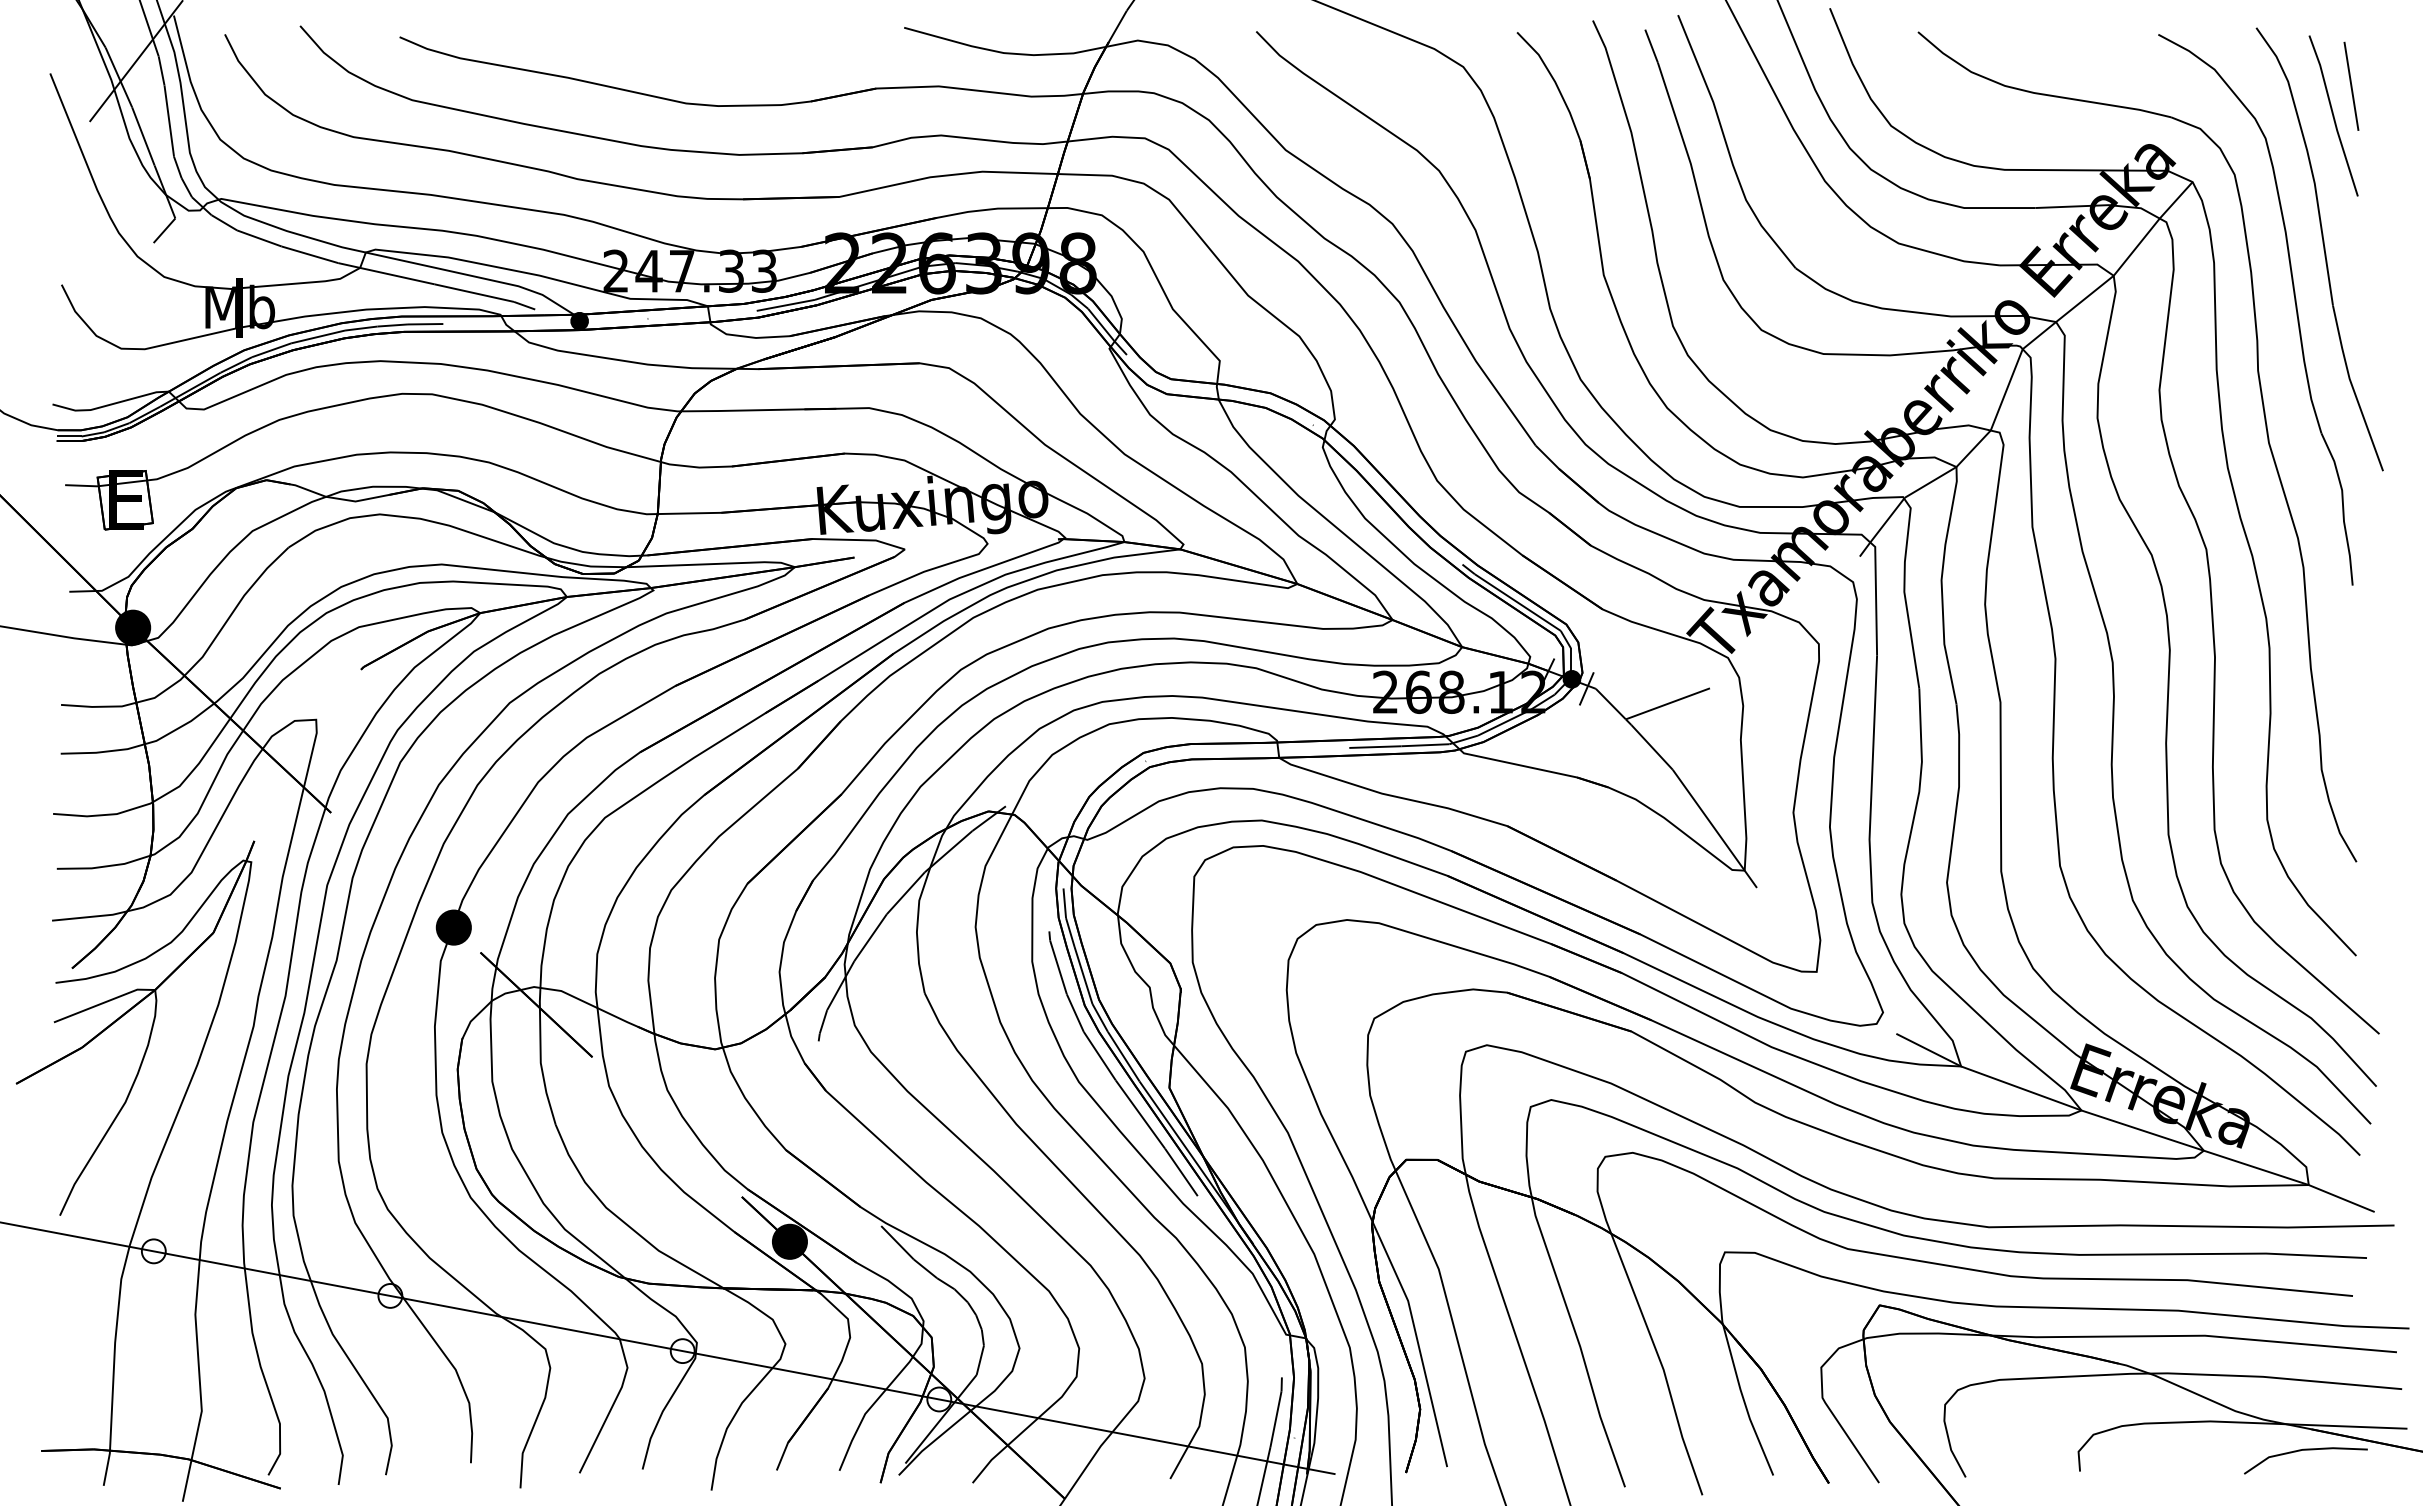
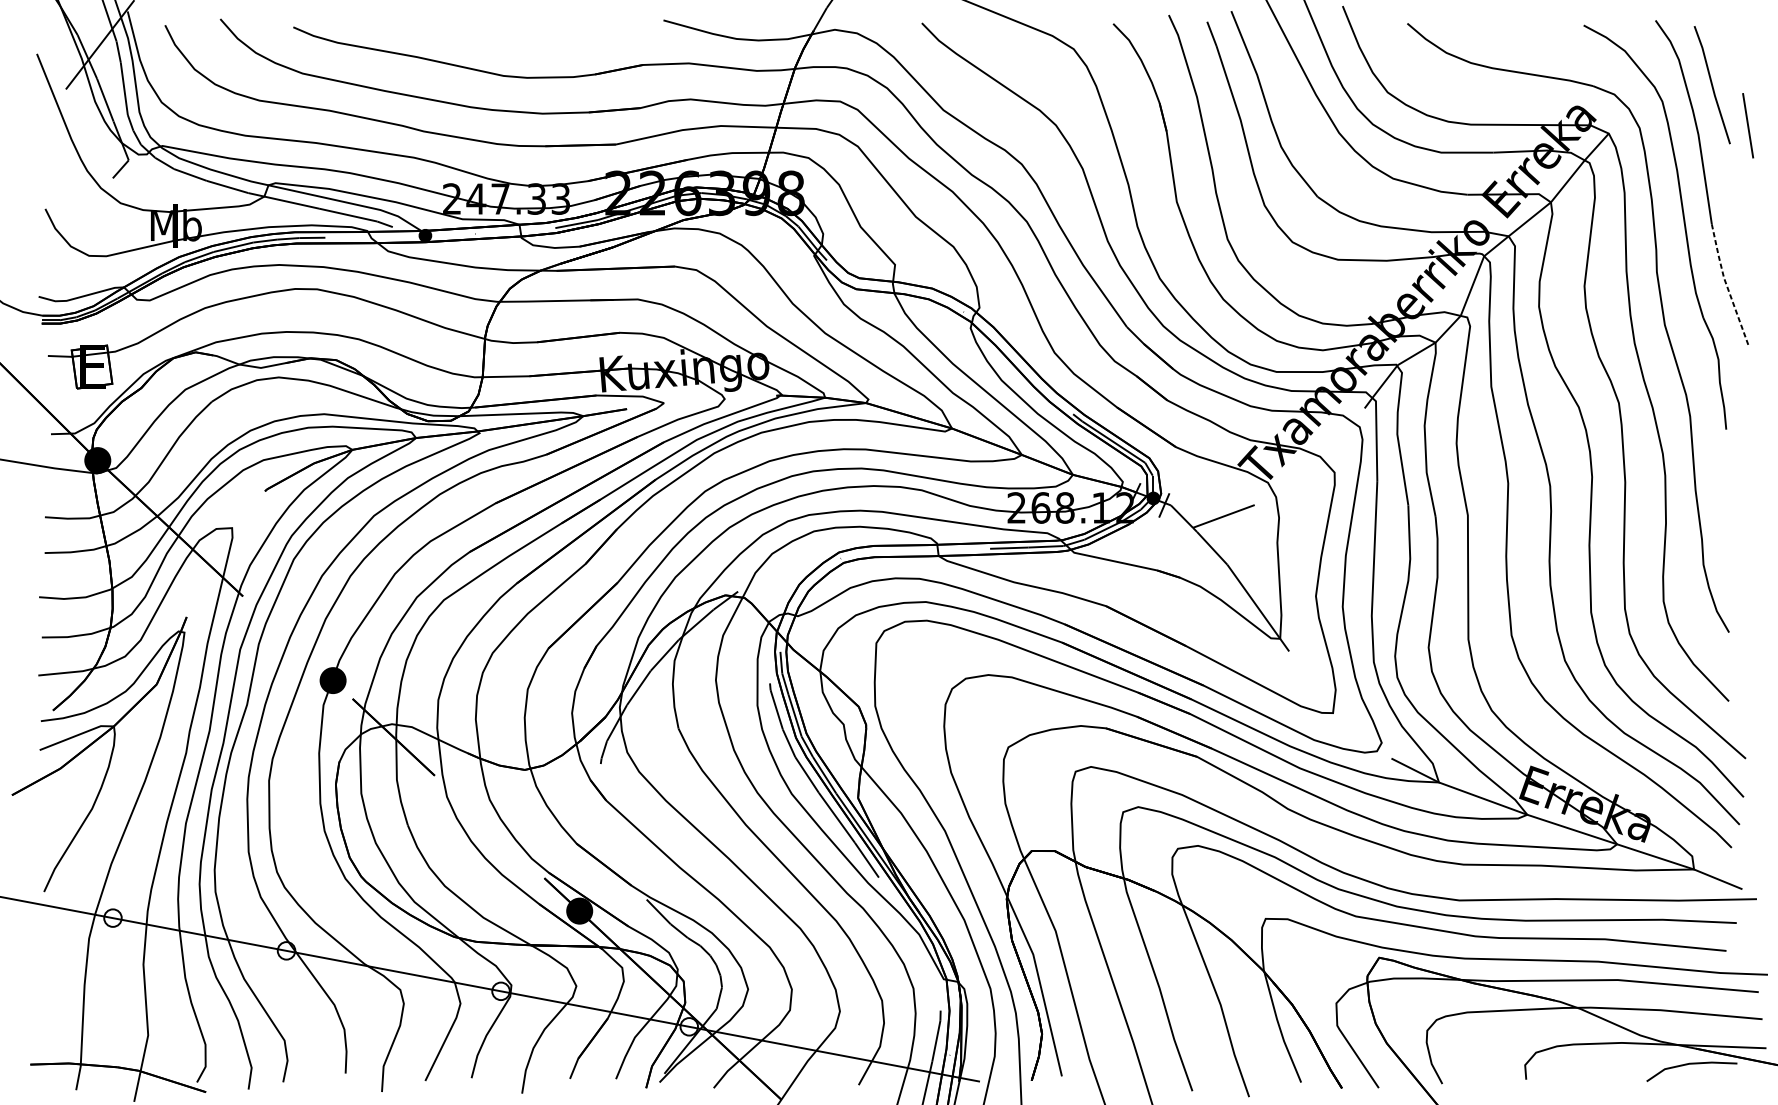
line: (2351, 85) -> (1748, 125), moved
line: (2353, 389) -> (1726, 285), solid -> dashed

